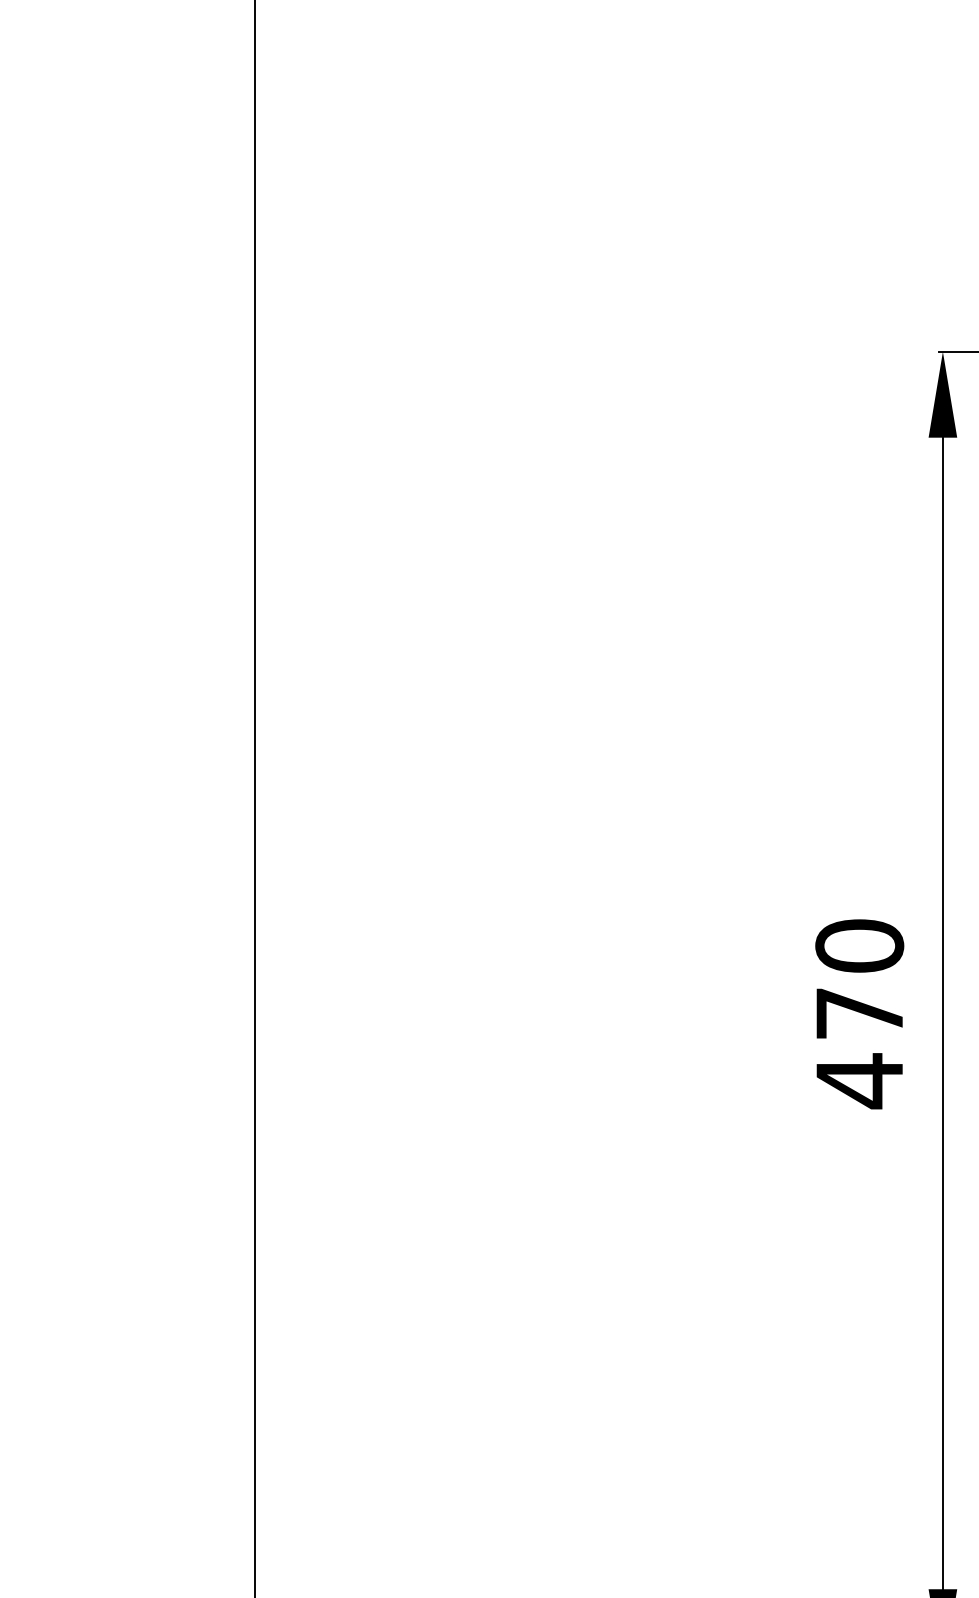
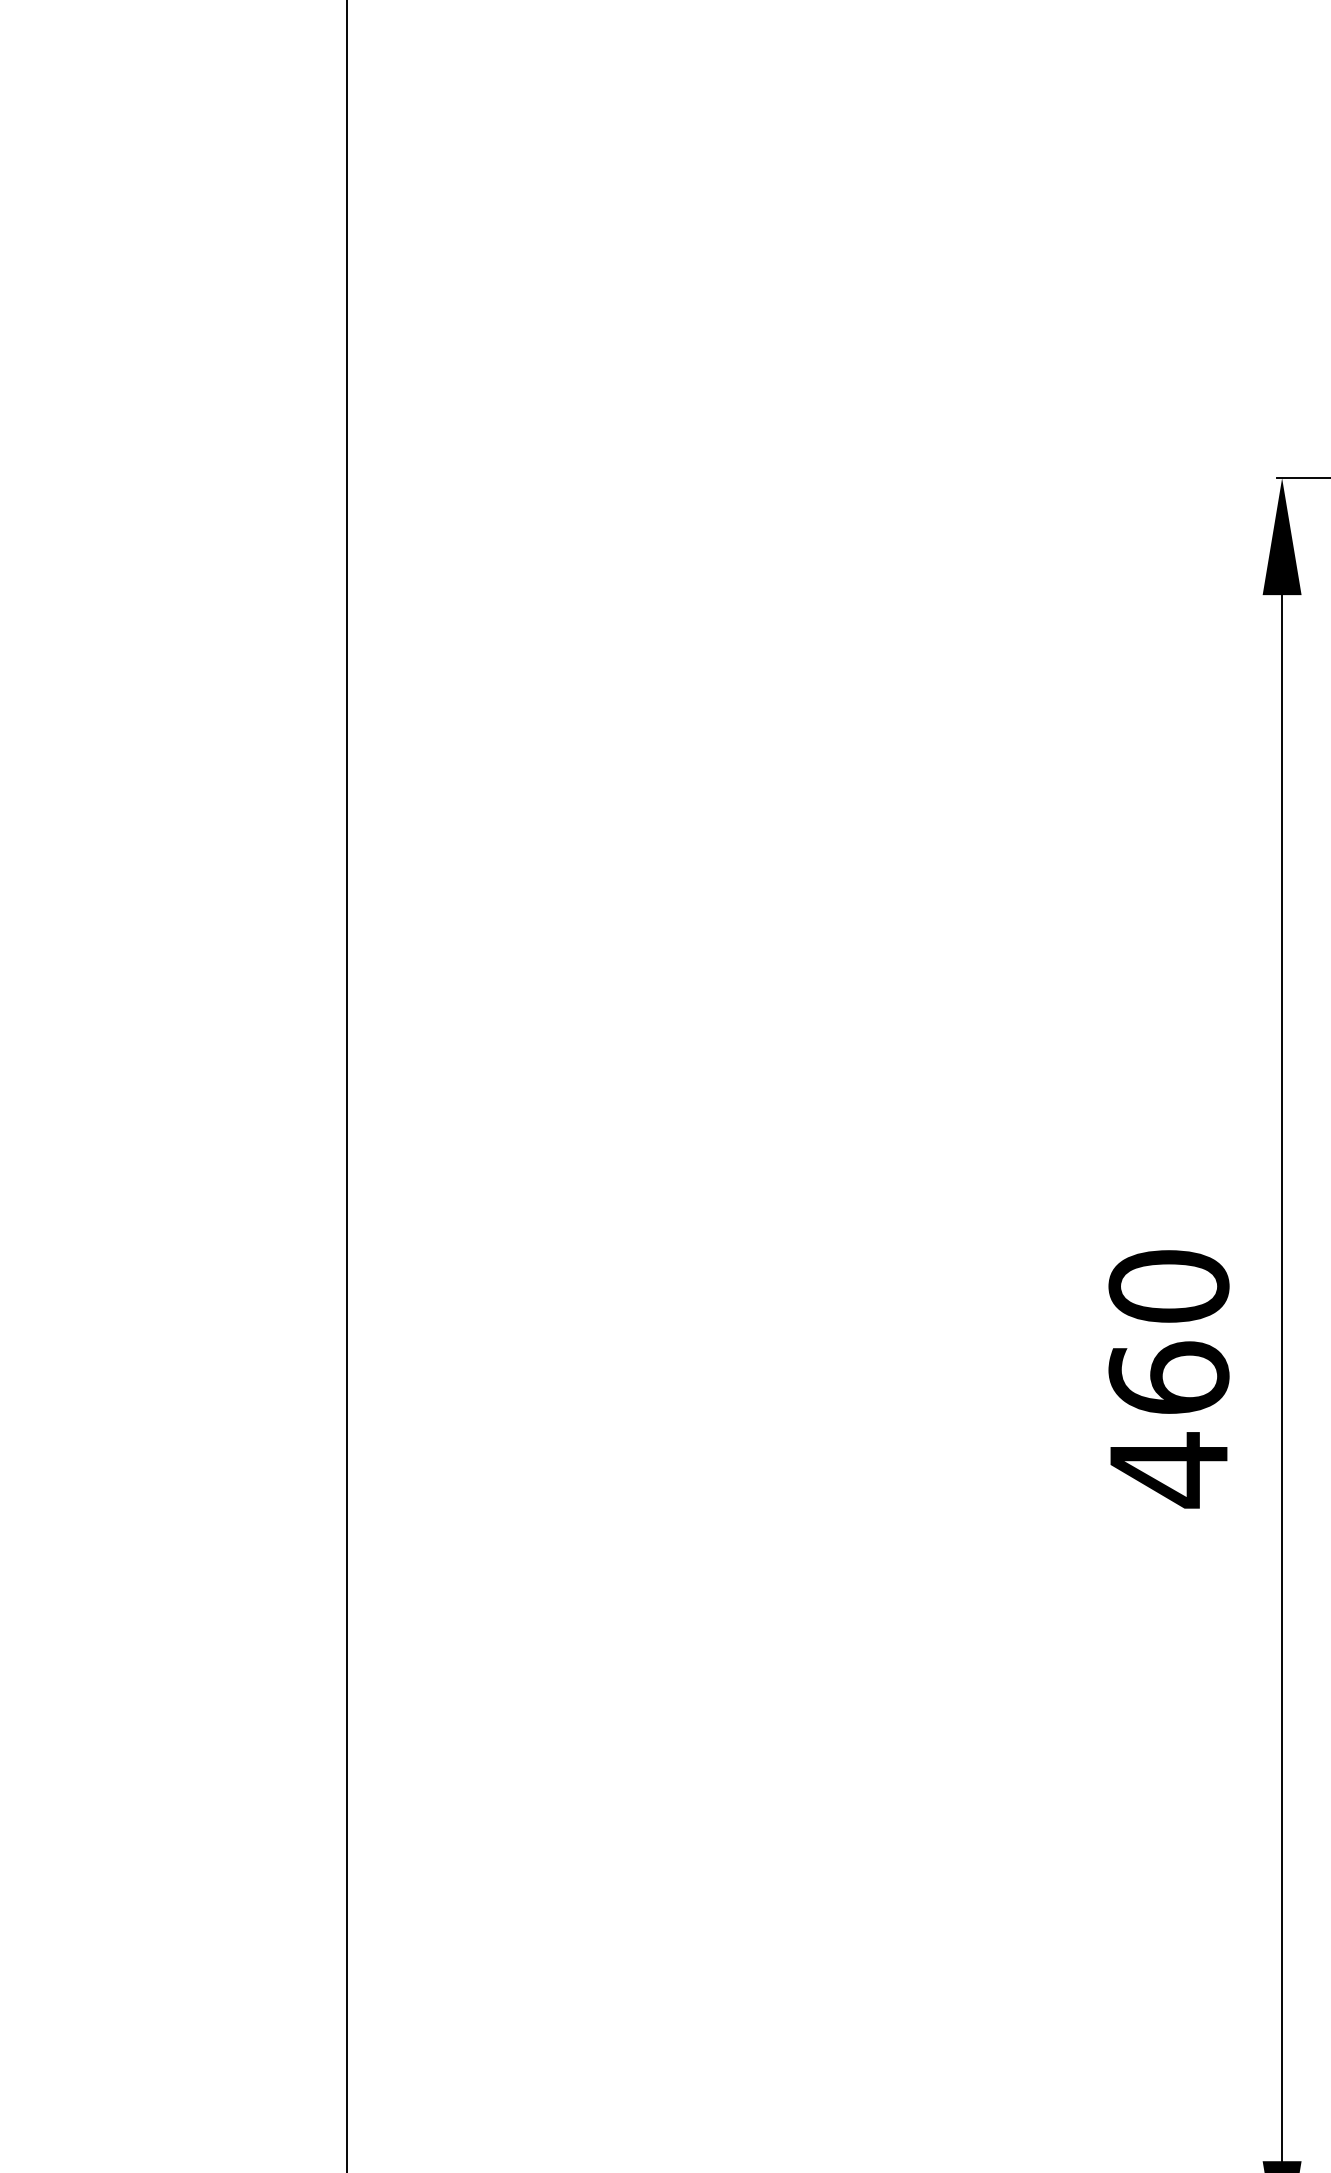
text: (859, 1012) -> (1168, 1377), 470 -> 460

